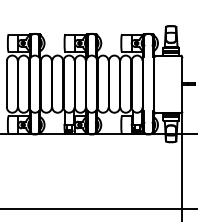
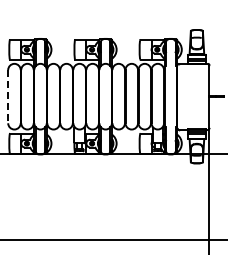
line: (7, 84) -> (8, 96), solid -> dashed

